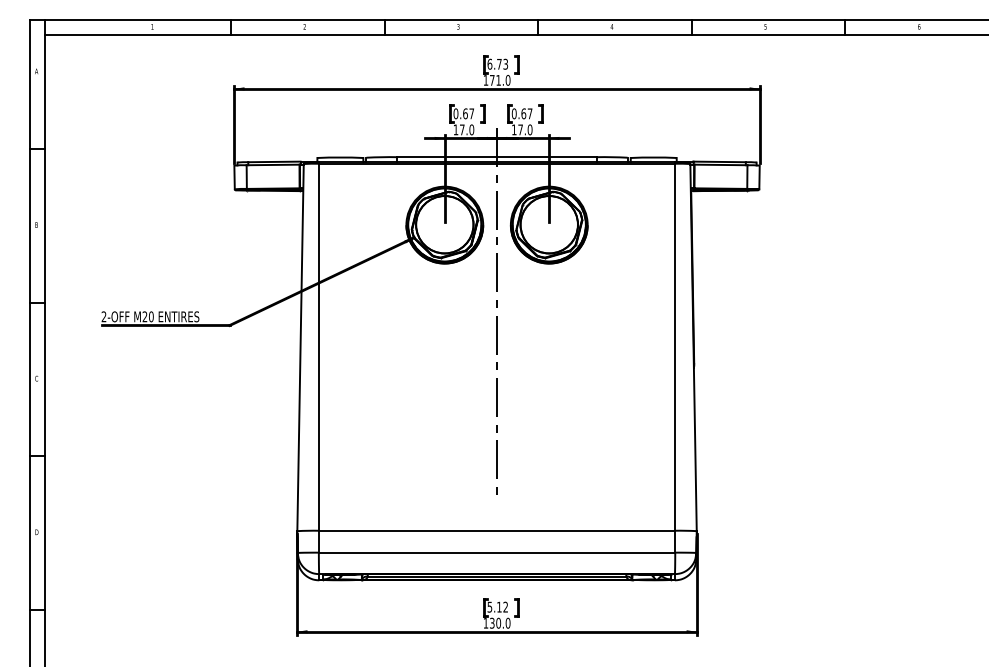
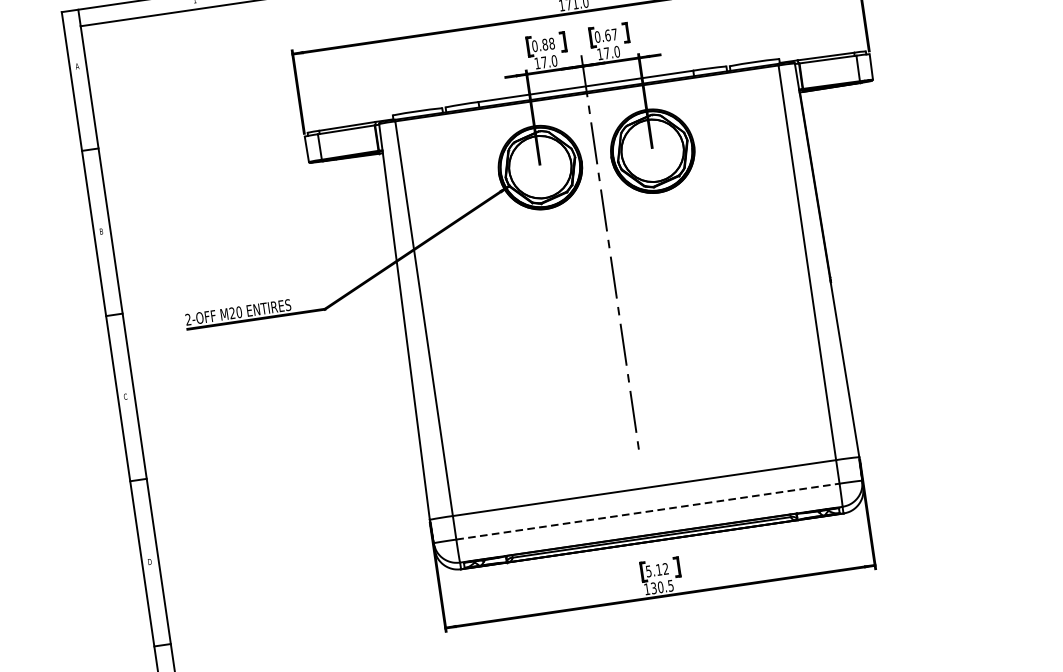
text: (468, 113) -> (548, 43), 0.67 -> 0.88
line: (497, 552) -> (648, 511), solid -> dashed
text: (507, 622) -> (670, 585), 130.0 -> 130.5

